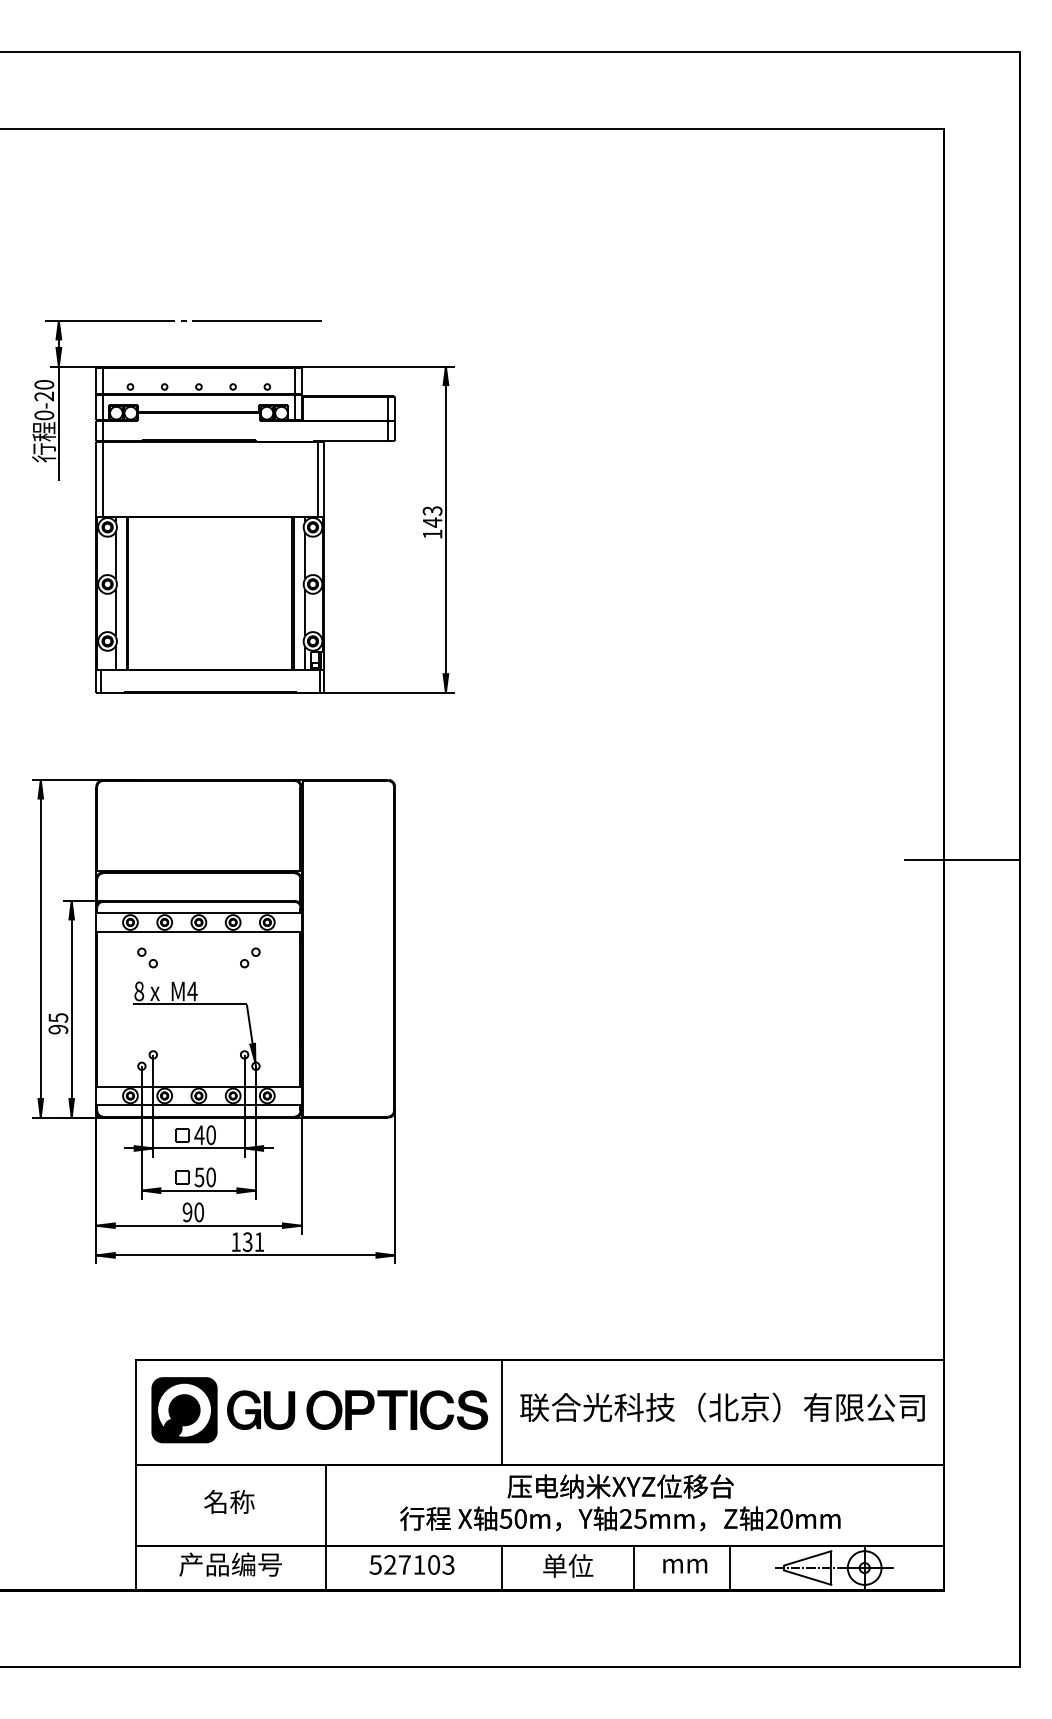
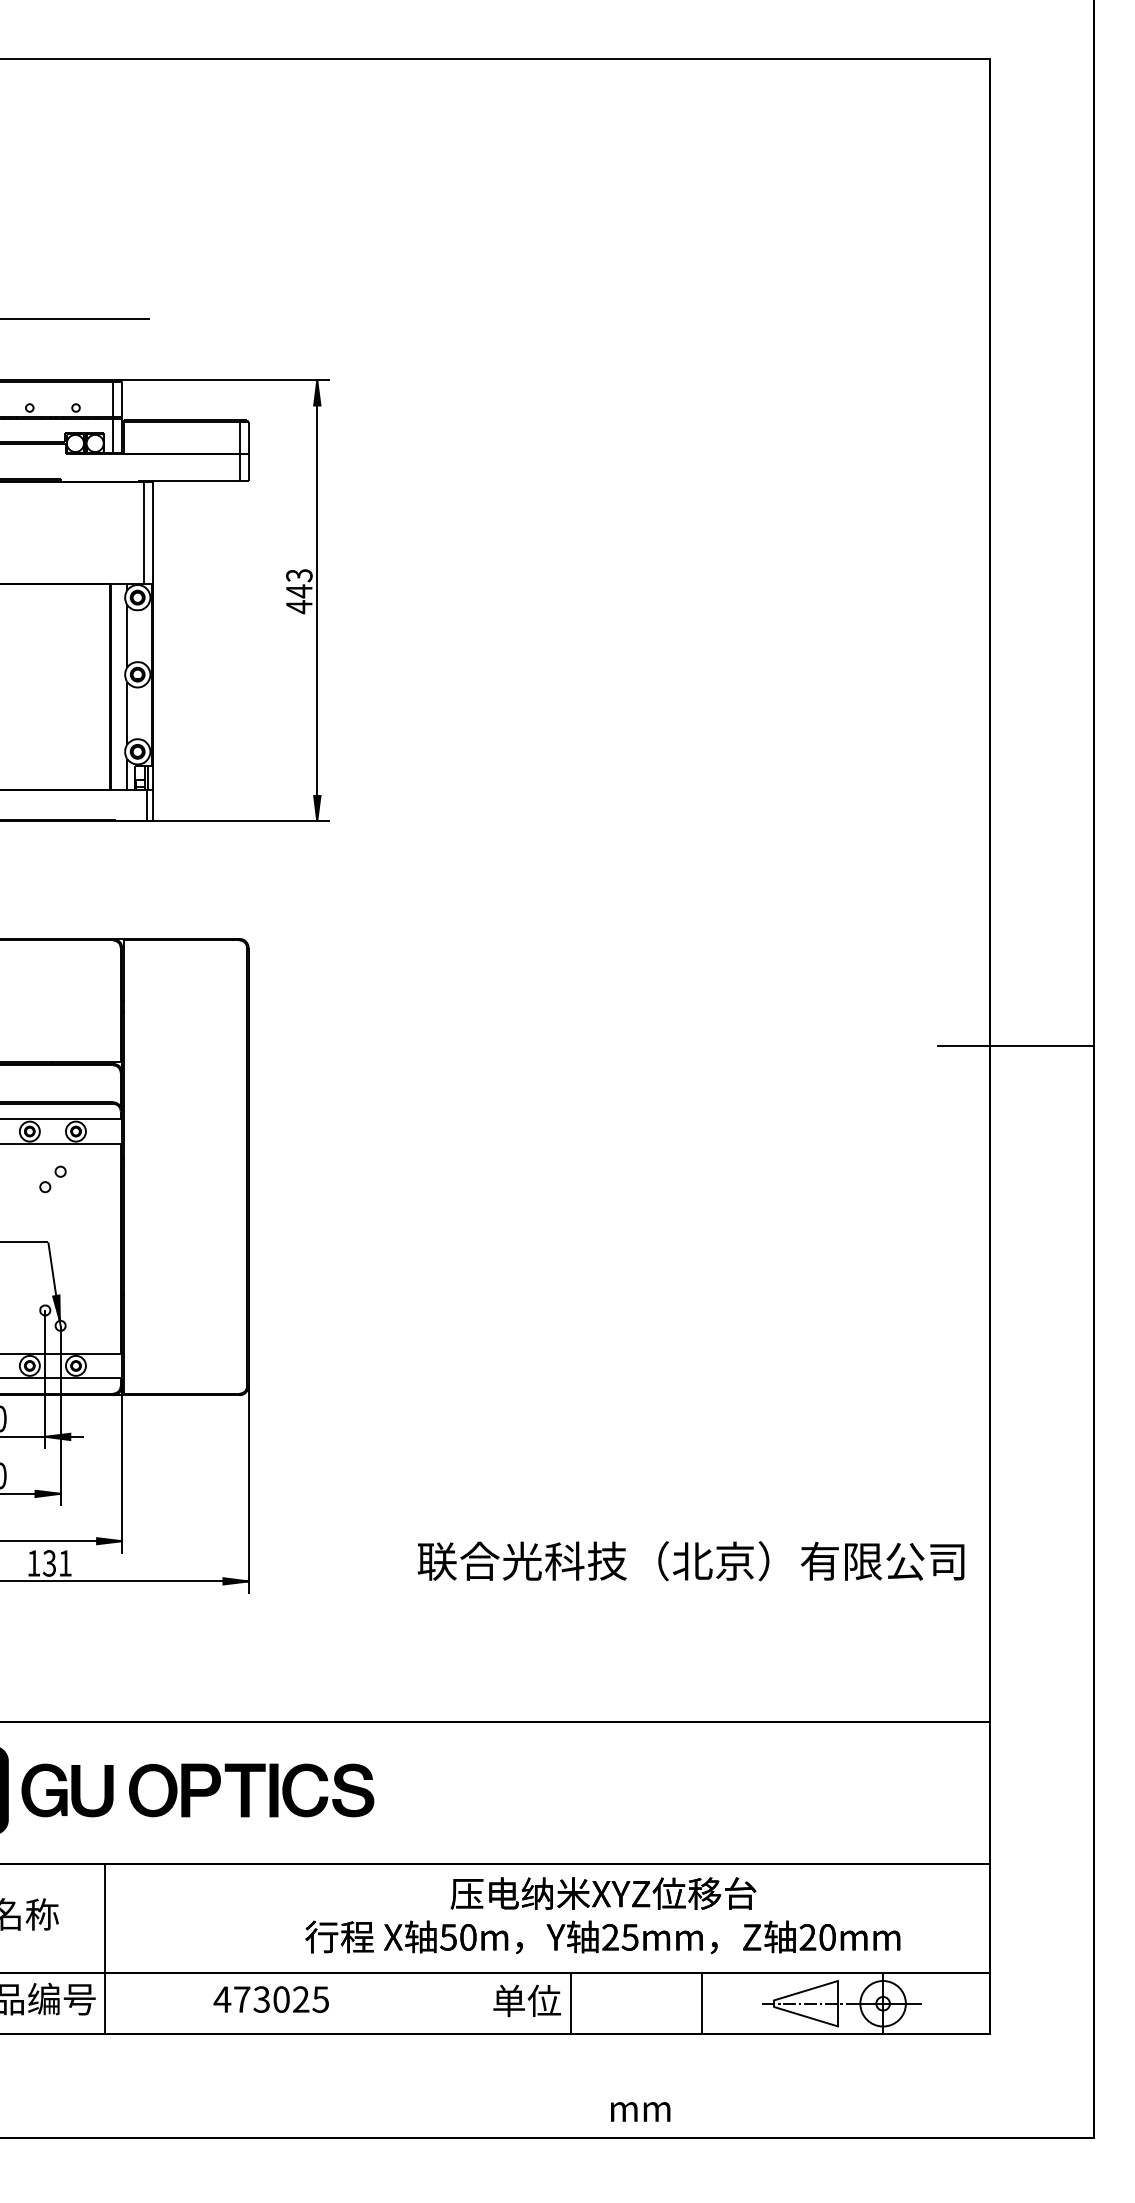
text: (432, 534) -> (299, 607), 143 -> 443
text: (722, 1407) -> (690, 1561), moved
line: (502, 1411) -> (393, 1792), removed
text: (620, 1502) -> (603, 1915), moved
line: (326, 1527) -> (105, 1948), moved
text: (411, 1564) -> (270, 1998), 527103 -> 473025
text: (568, 1565) -> (527, 2000), moved
text: (685, 1565) -> (640, 2111), moved
line: (502, 1567) -> (393, 2003), removed

